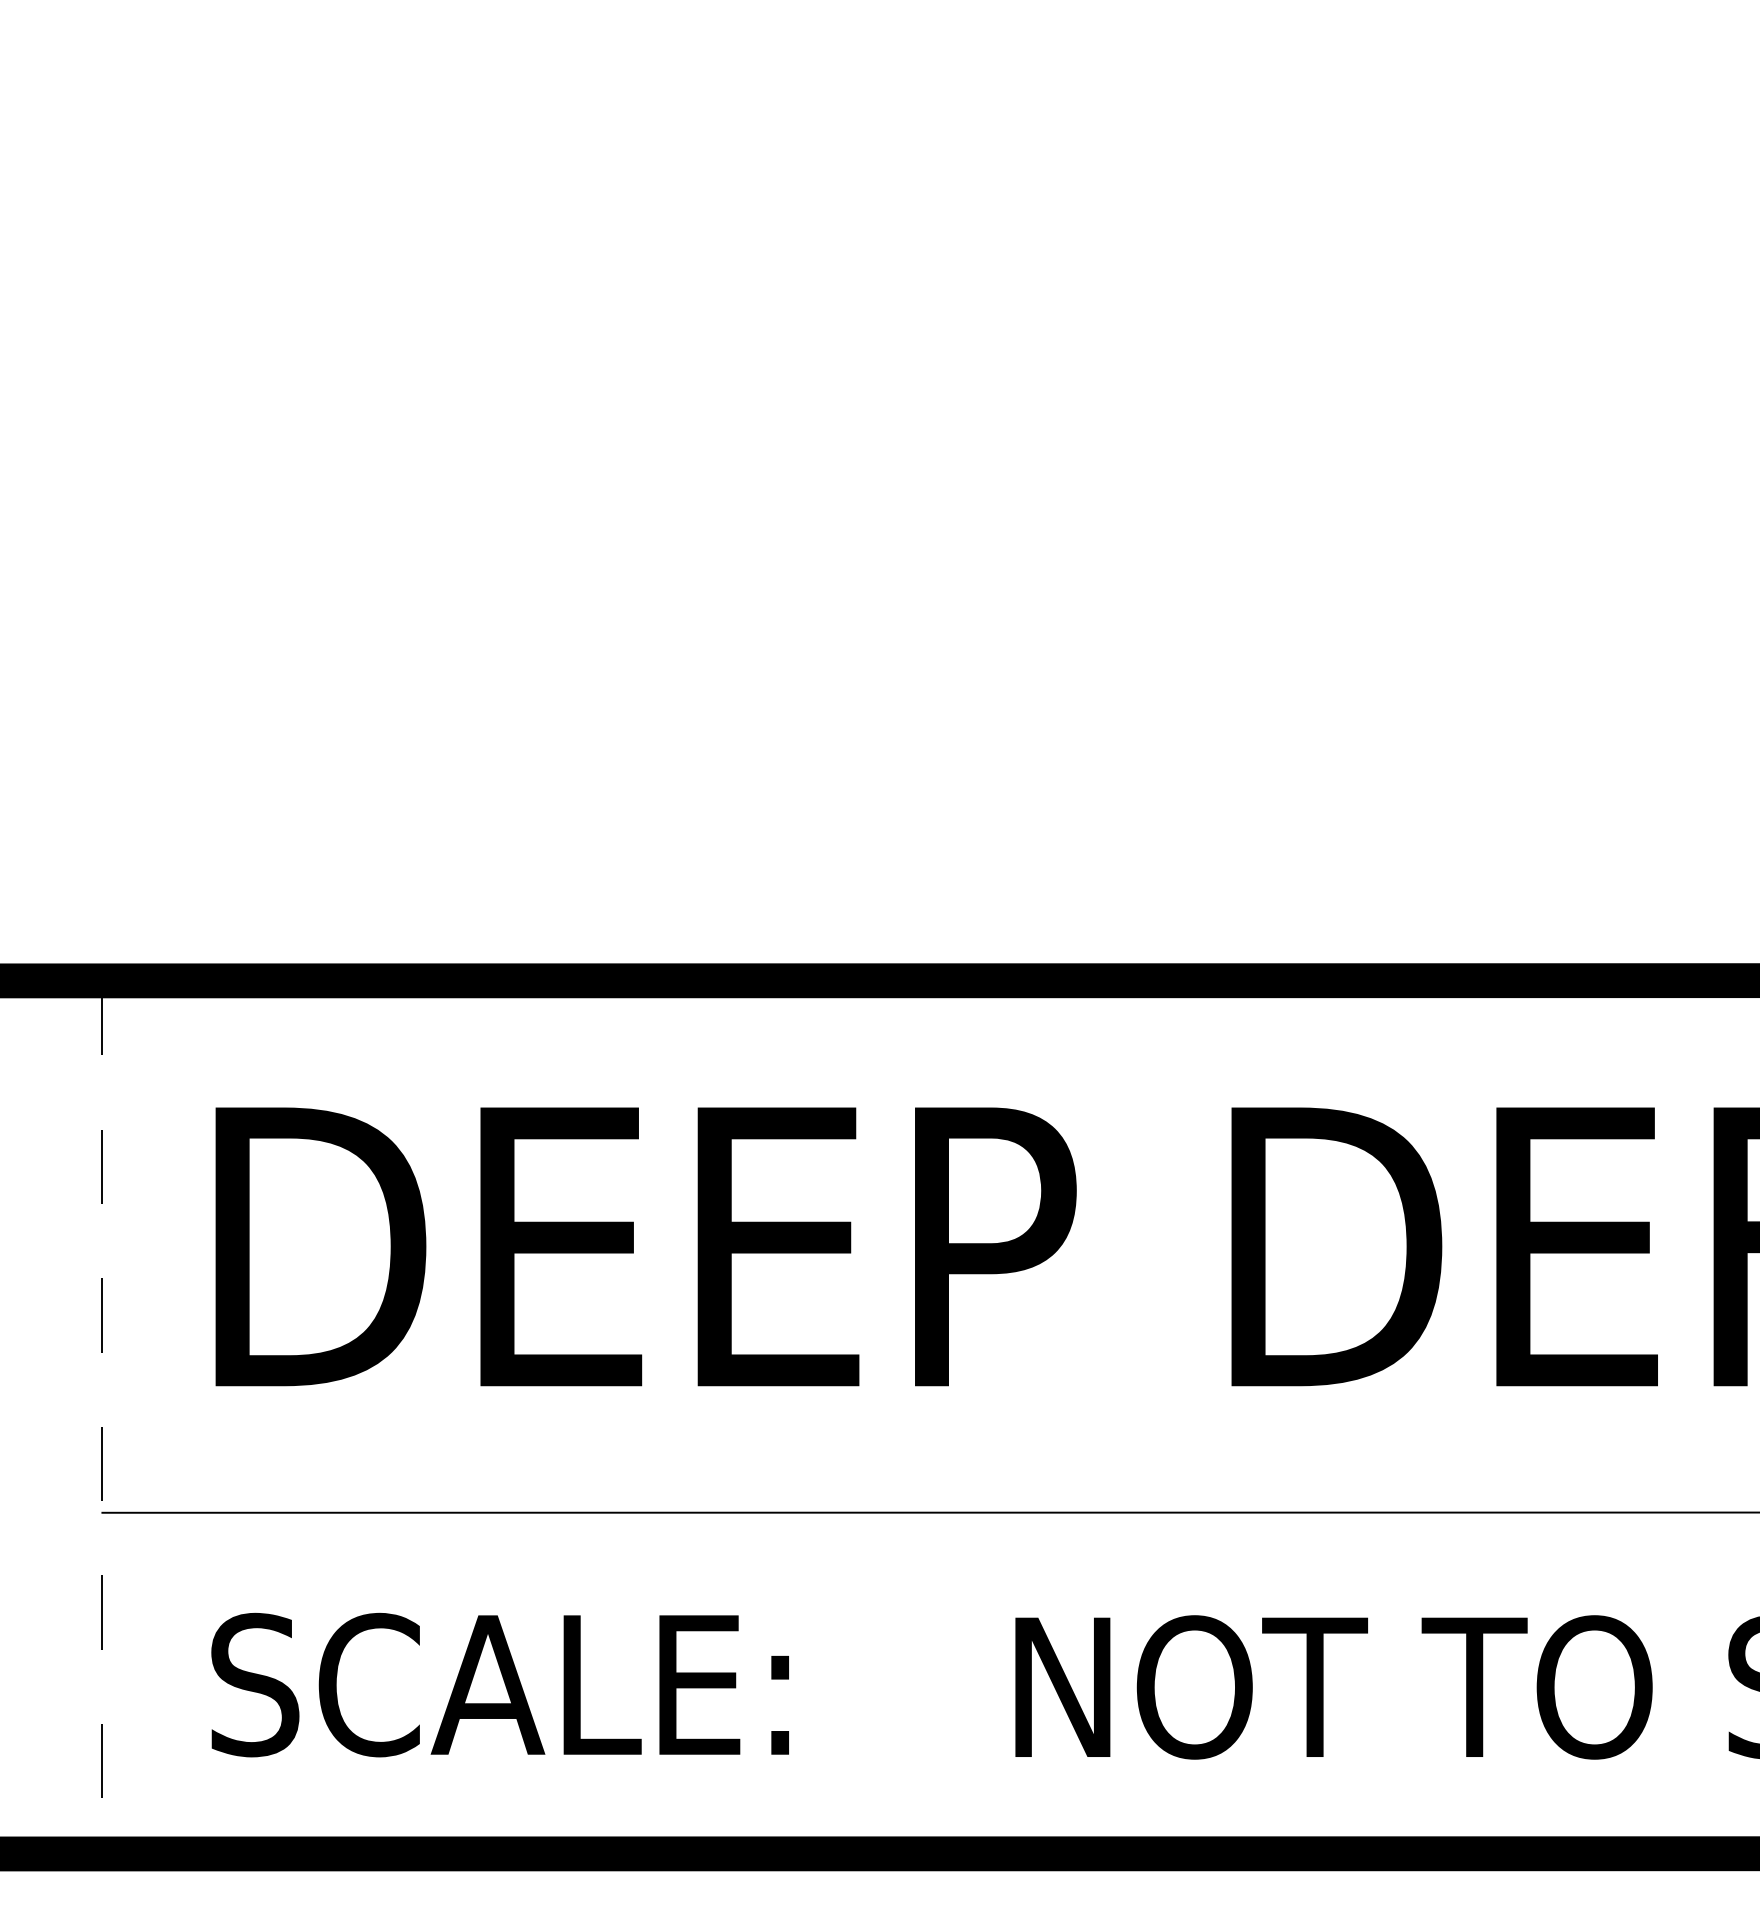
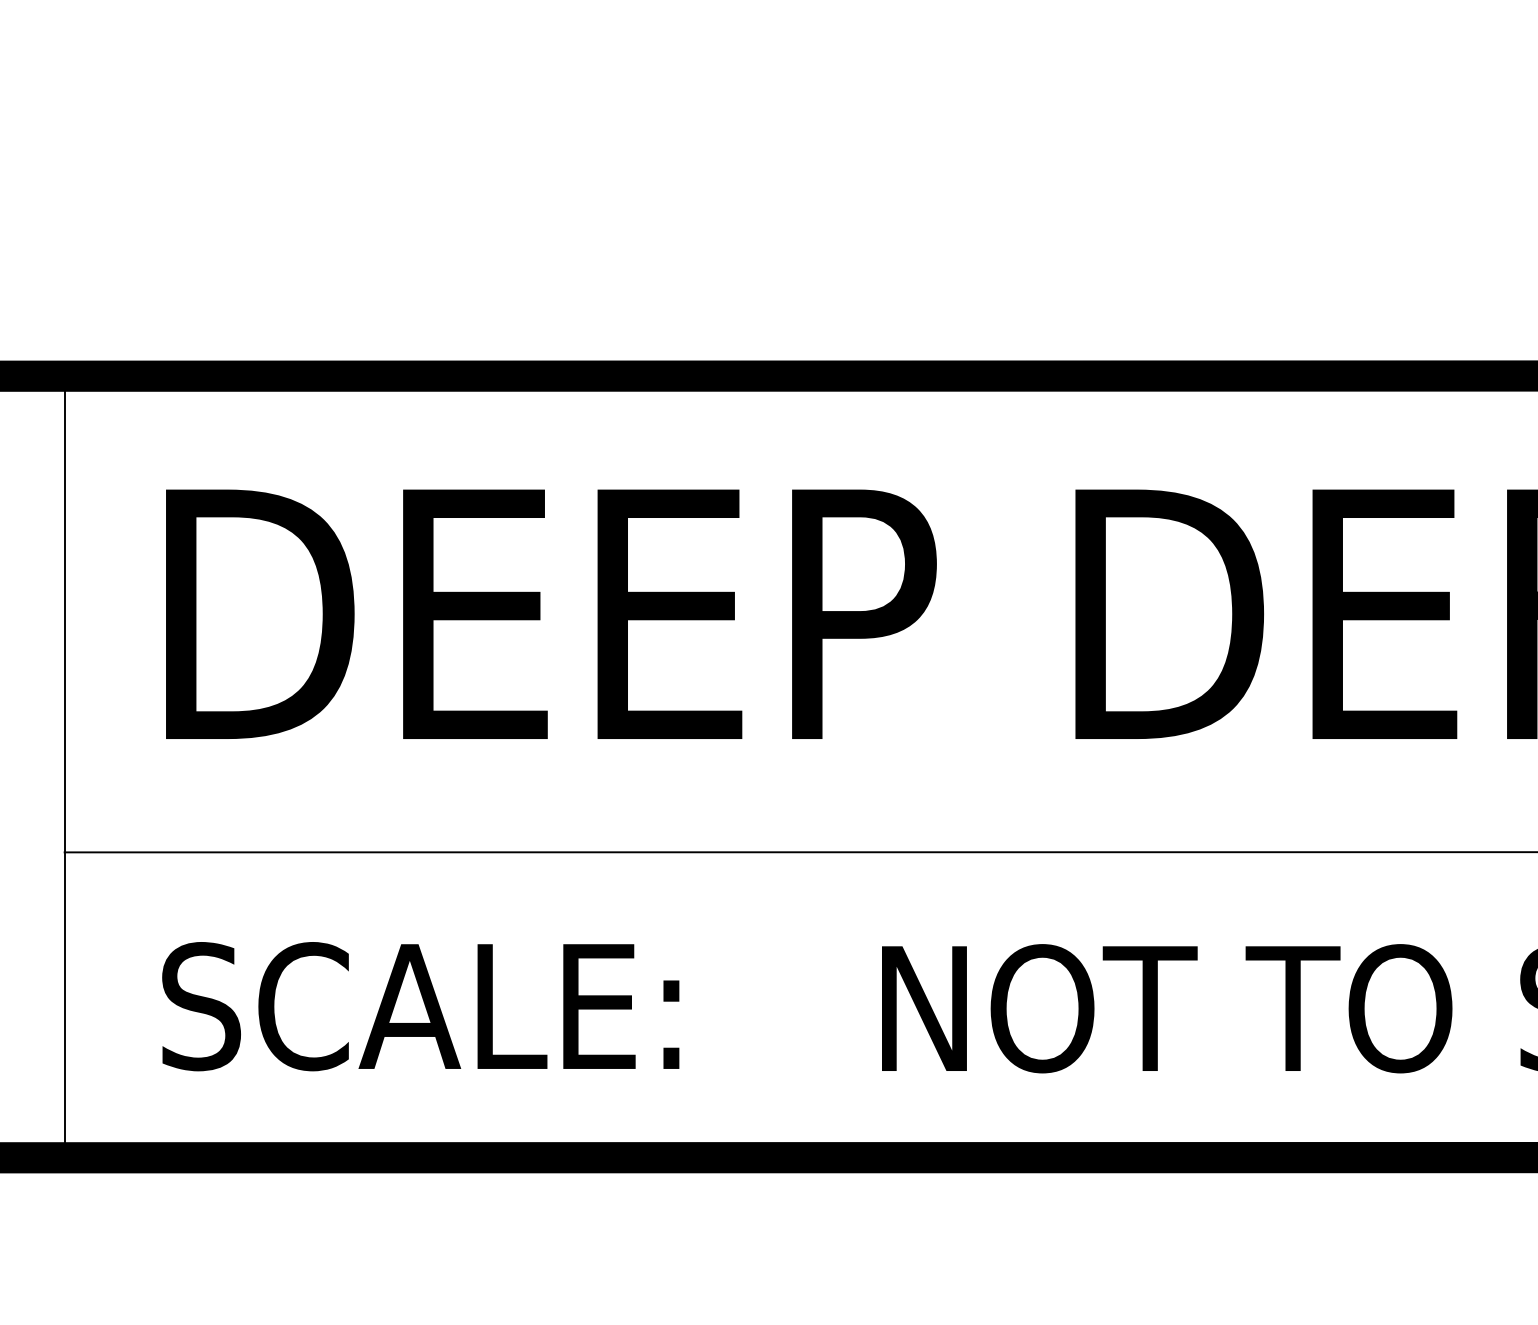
line: (102, 1417) -> (64, 767), dashed -> solid

